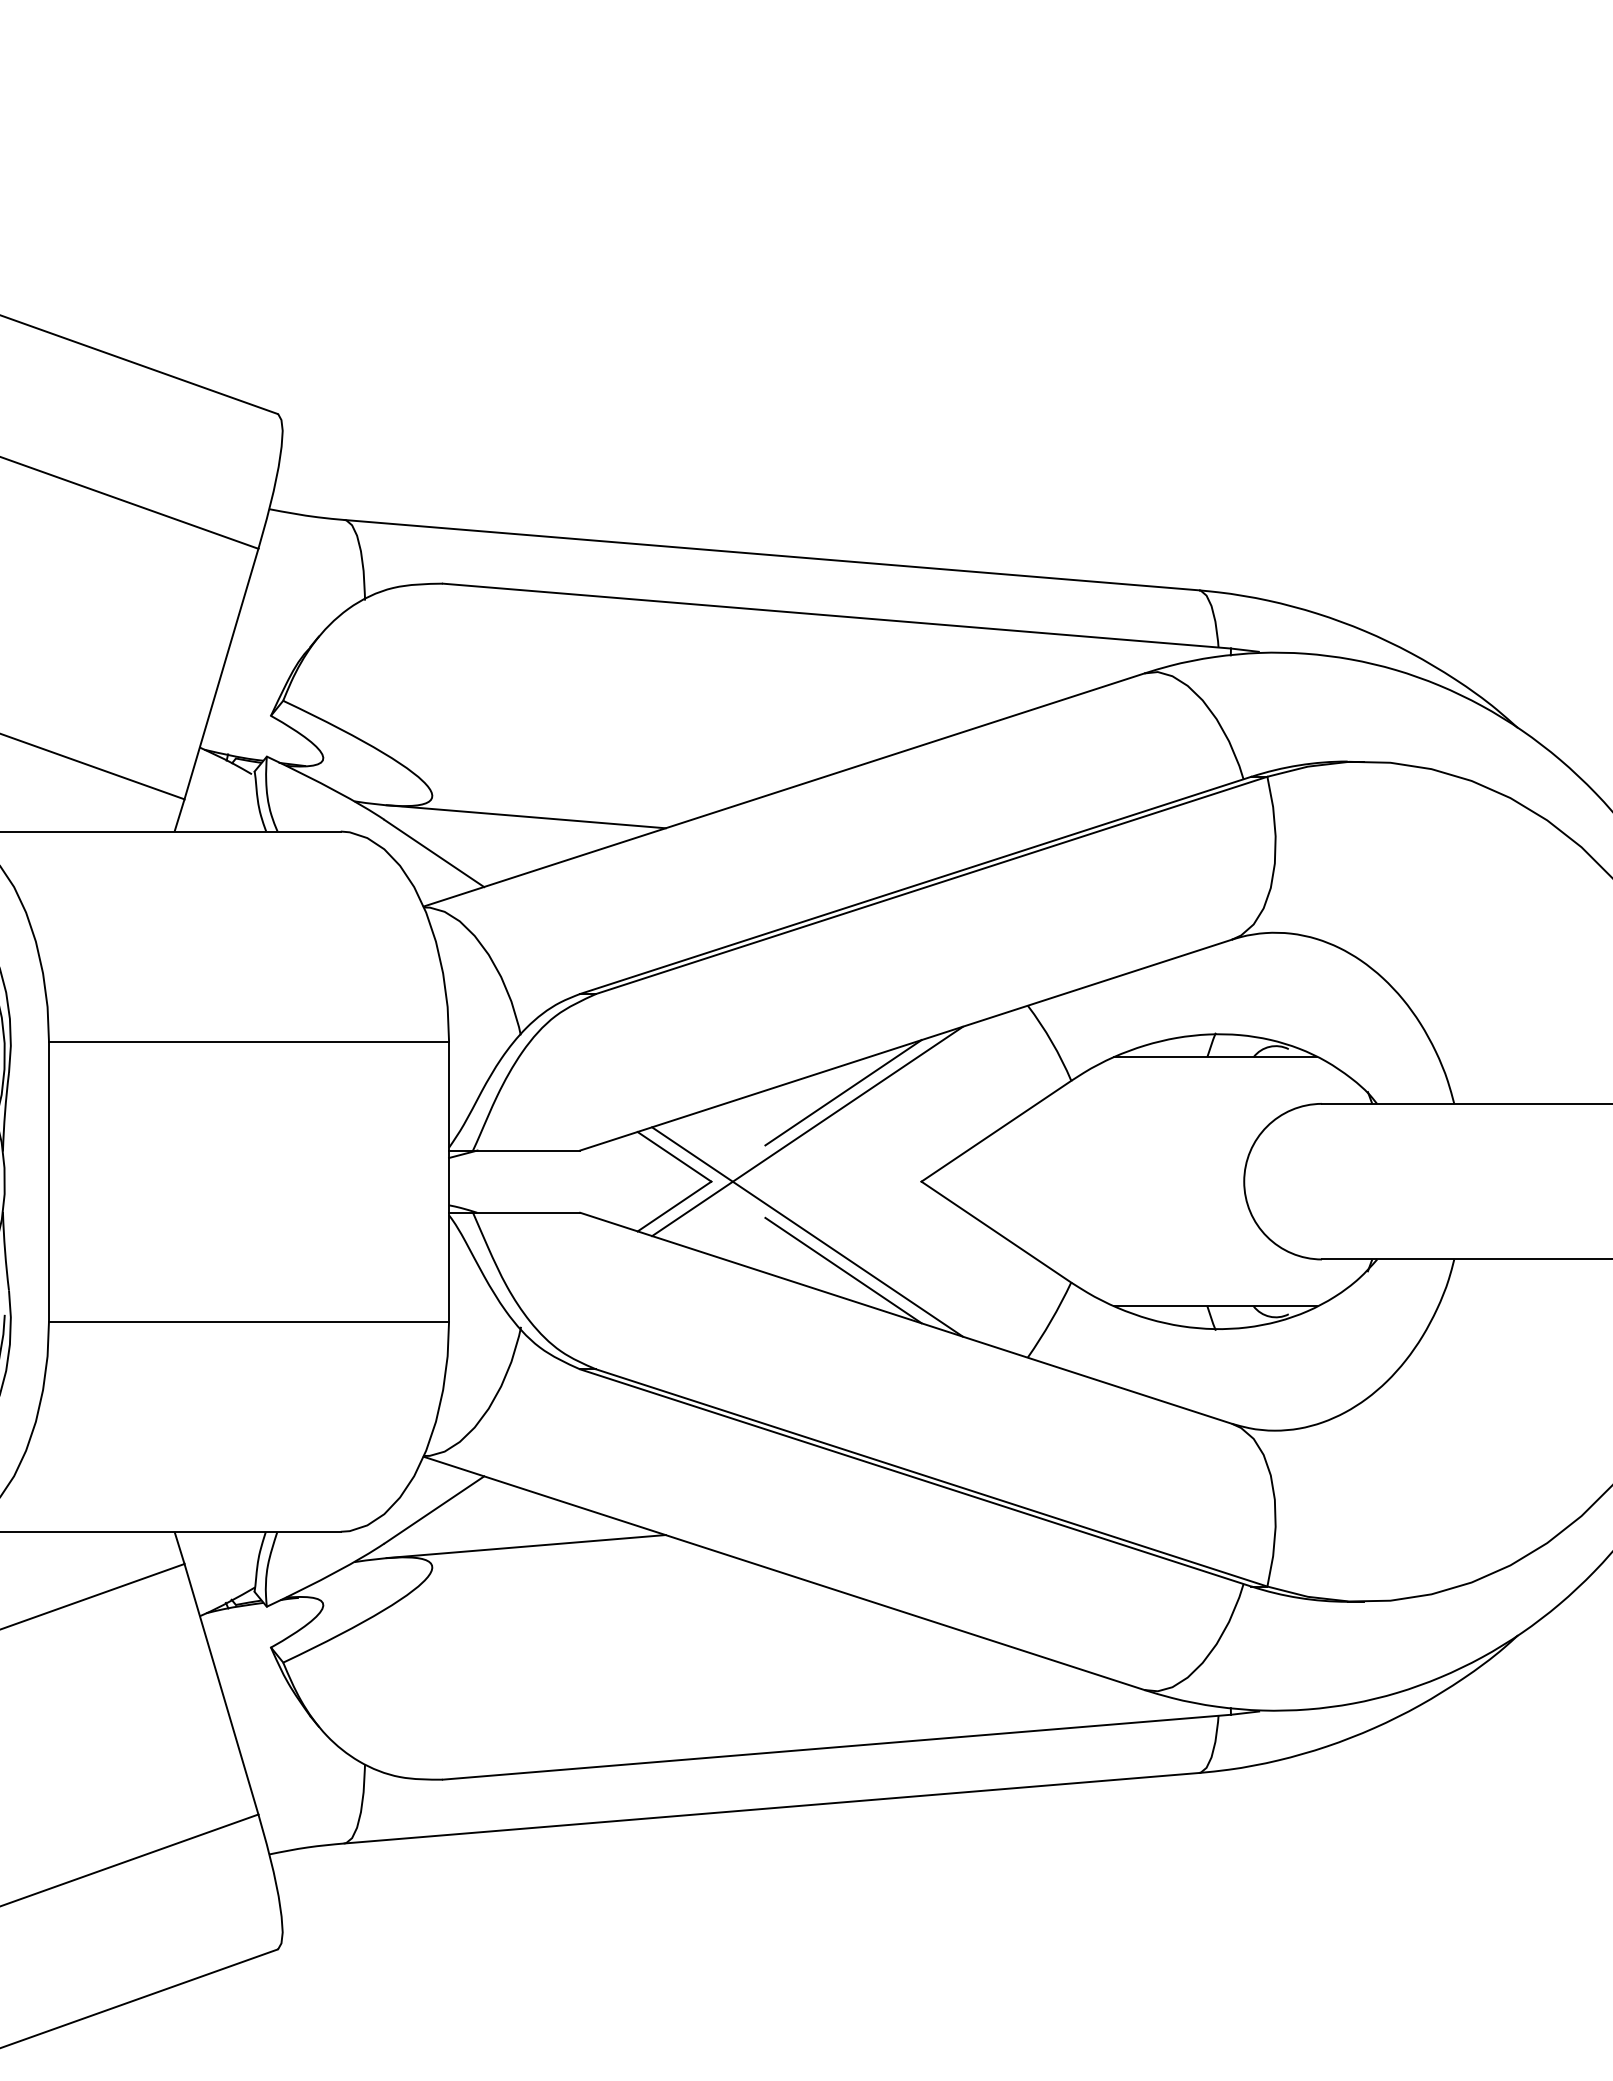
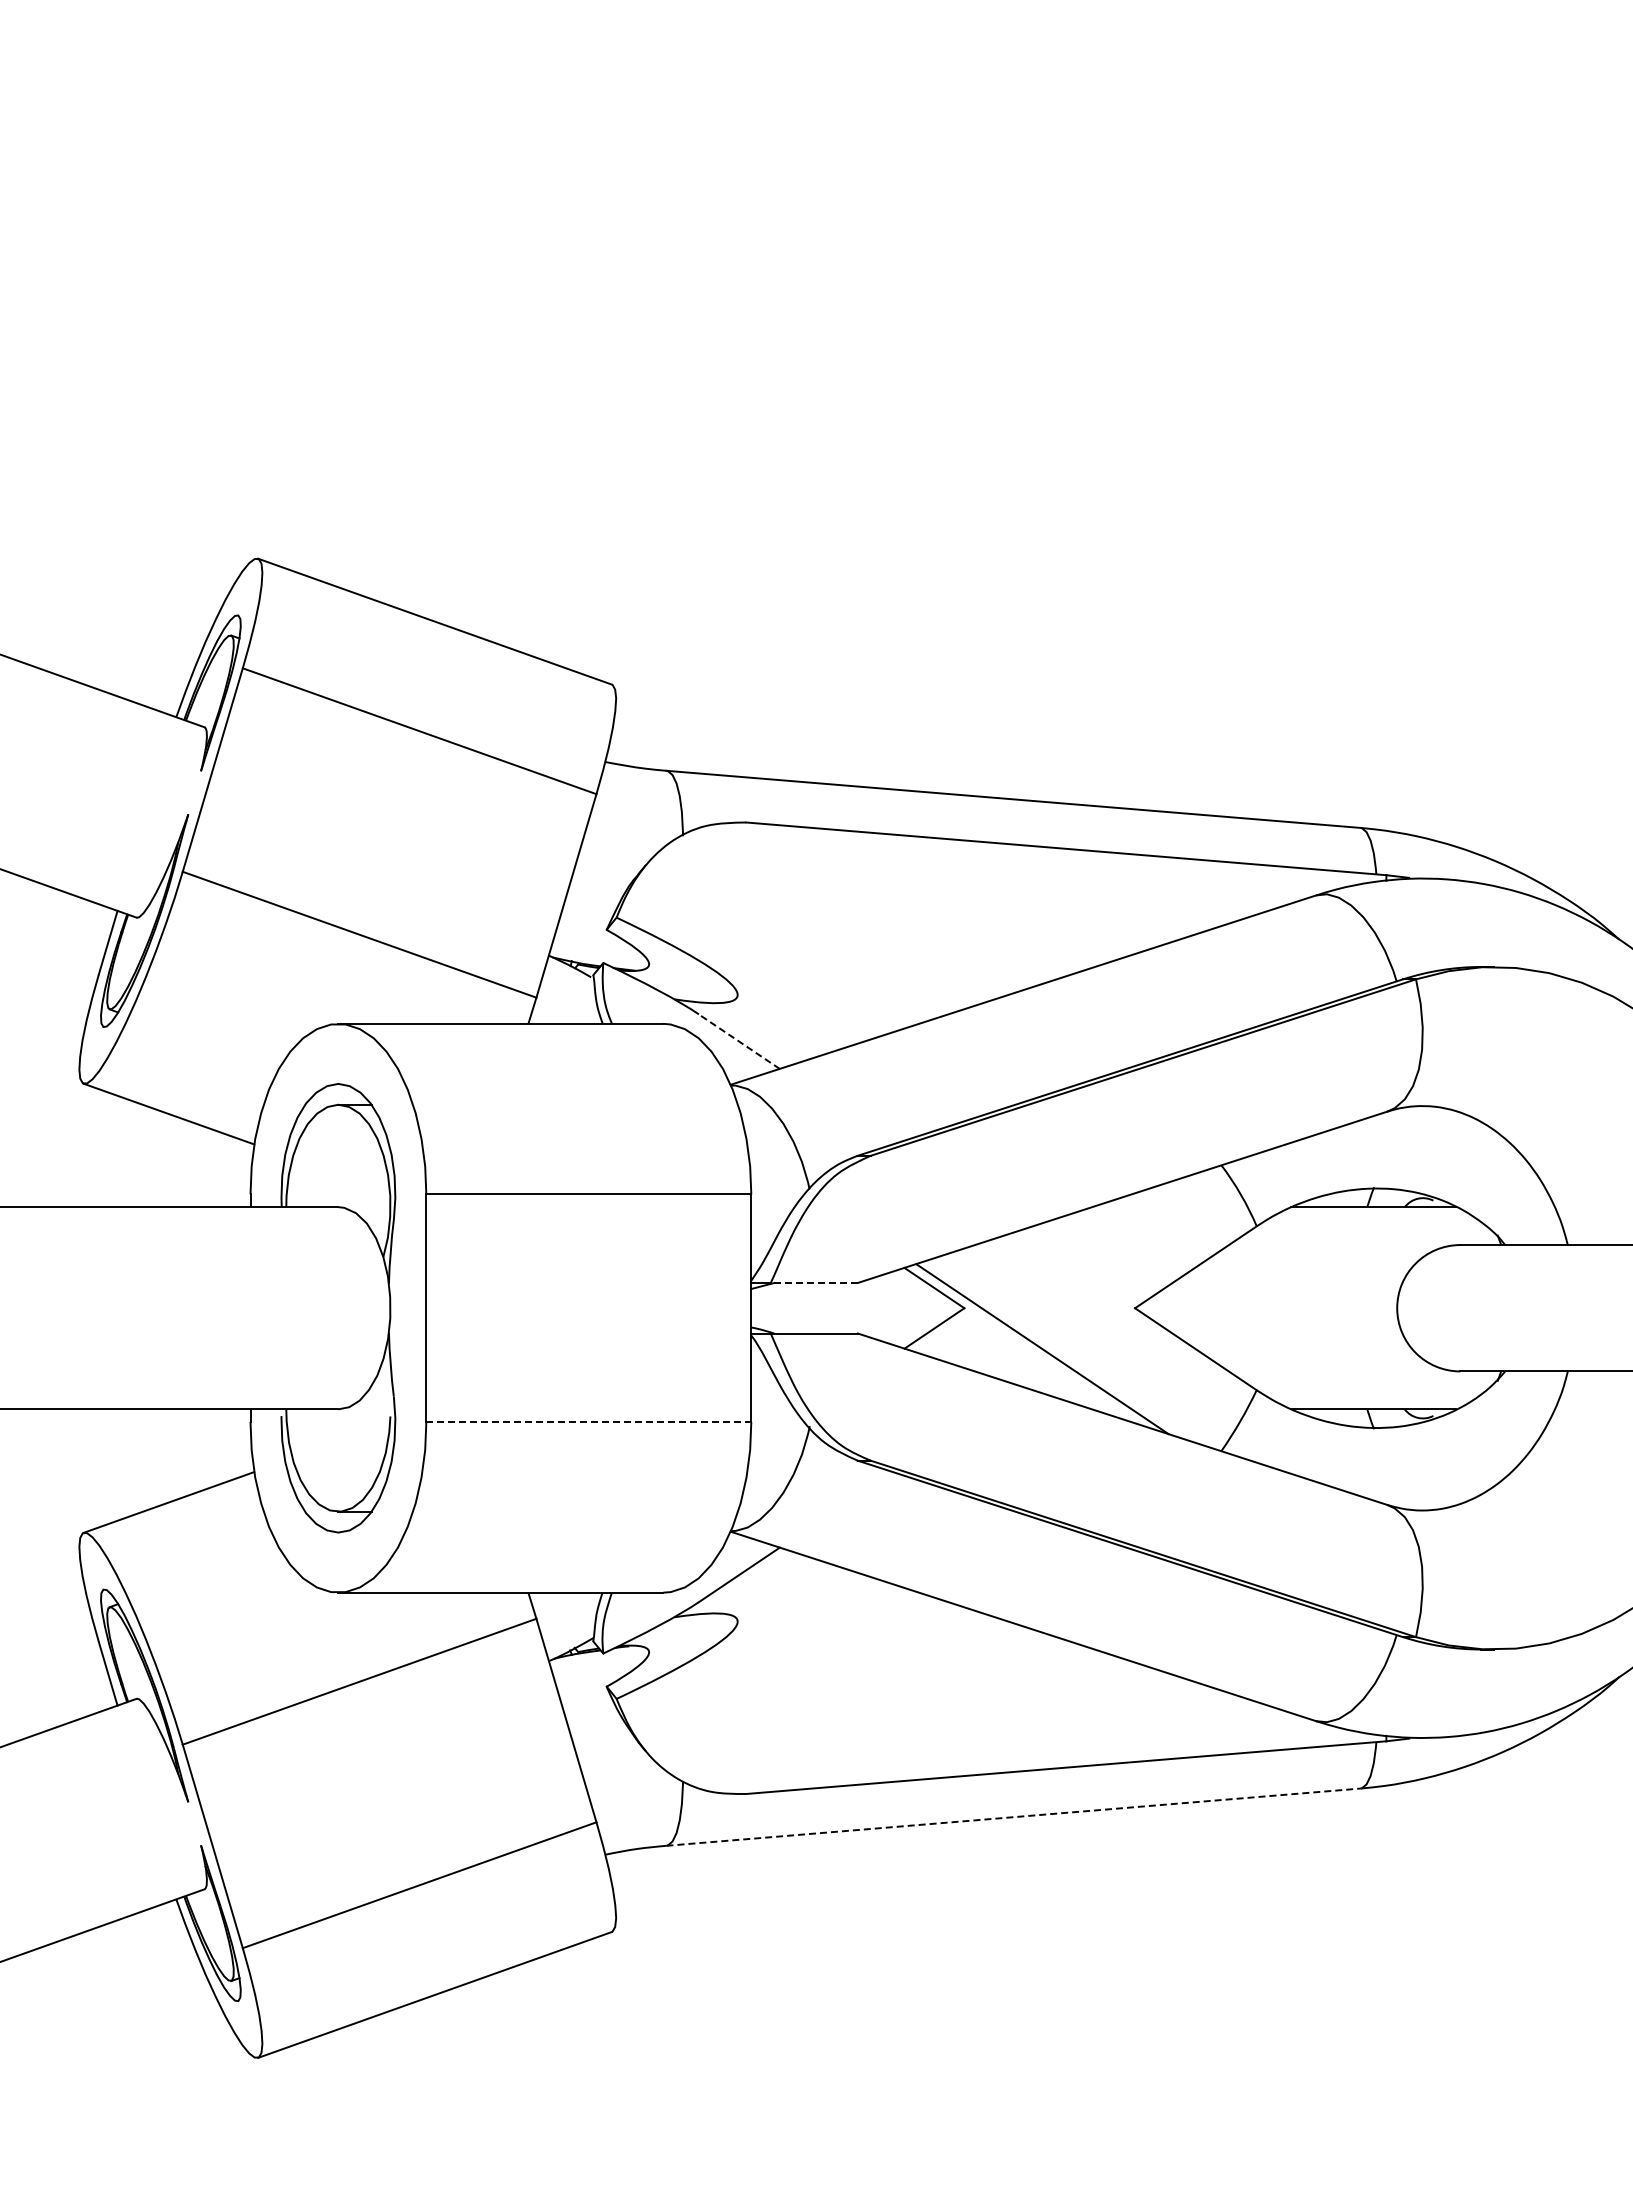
line: (525, 816) -> (813, 1011), removed
line: (434, 853) -> (739, 1041), solid -> dashed
line: (843, 1092) -> (1071, 1235), removed
line: (807, 1131) -> (1042, 1267), removed
line: (526, 1149) -> (814, 1282), solid -> dashed
line: (843, 1270) -> (1071, 1380), removed
line: (249, 1322) -> (589, 1422), solid -> dashed
line: (525, 1546) -> (813, 1604), removed
line: (773, 1808) -> (1014, 1817), solid -> dashed

